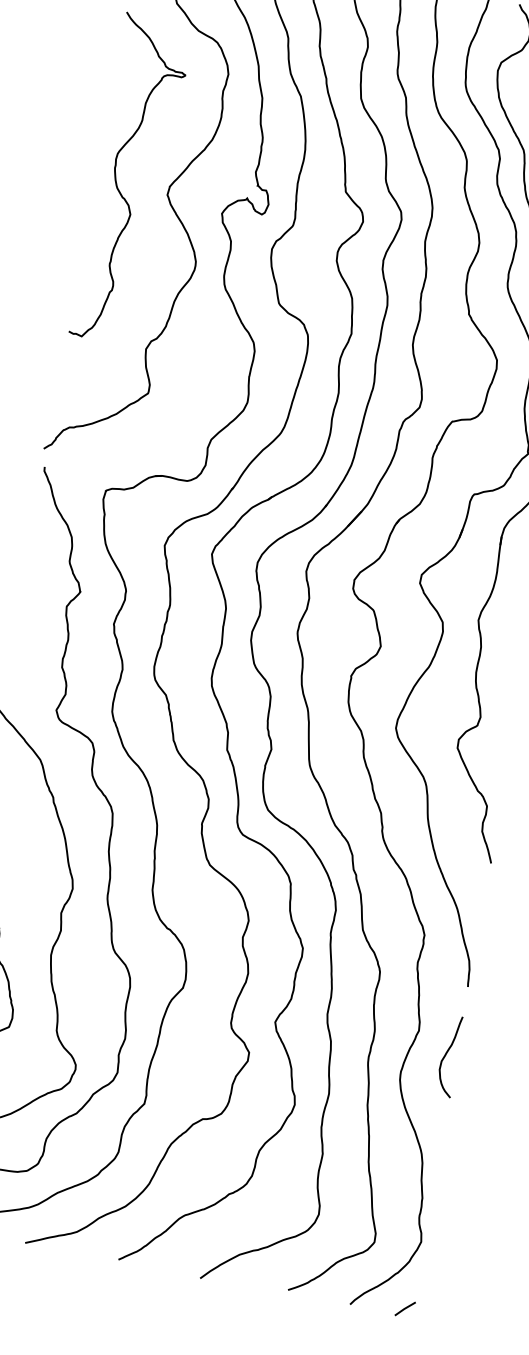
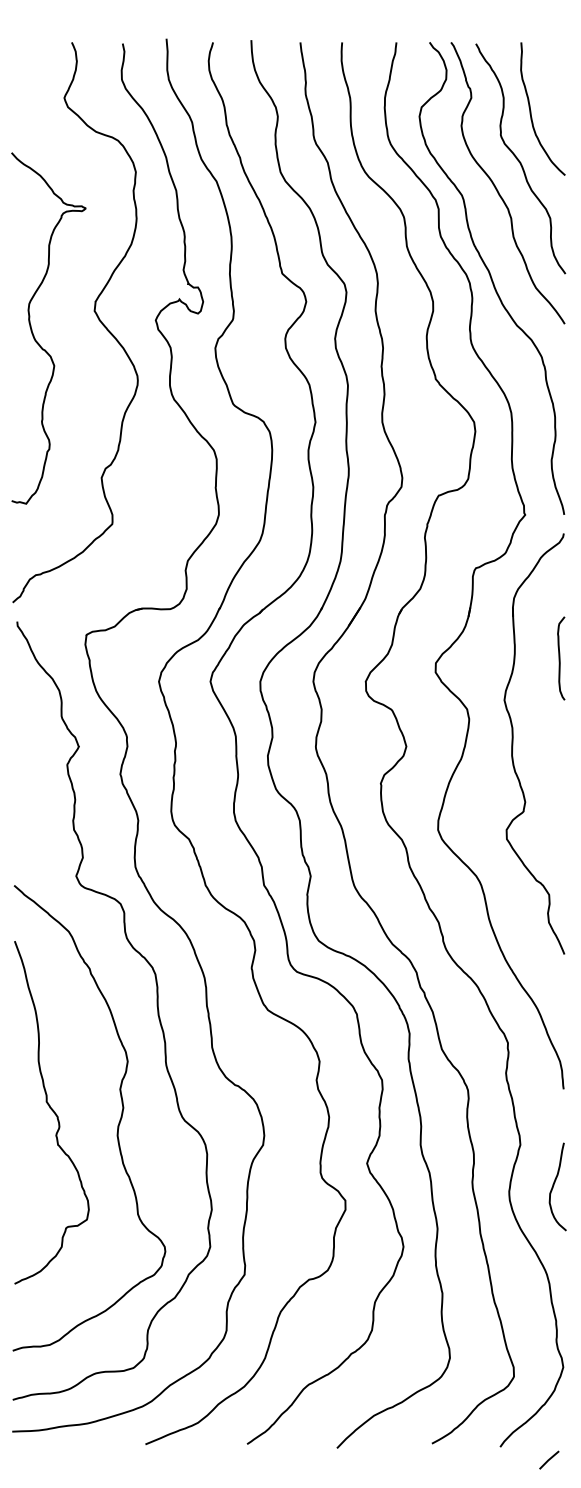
curve: (116, 180) -> (33, 332), moved
curve: (446, 1054) -> (554, 1185), moved
line: (405, 1308) -> (549, 1459), moved

